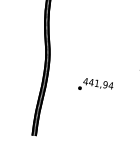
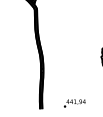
text: (95, 85) -> (74, 103), moved

